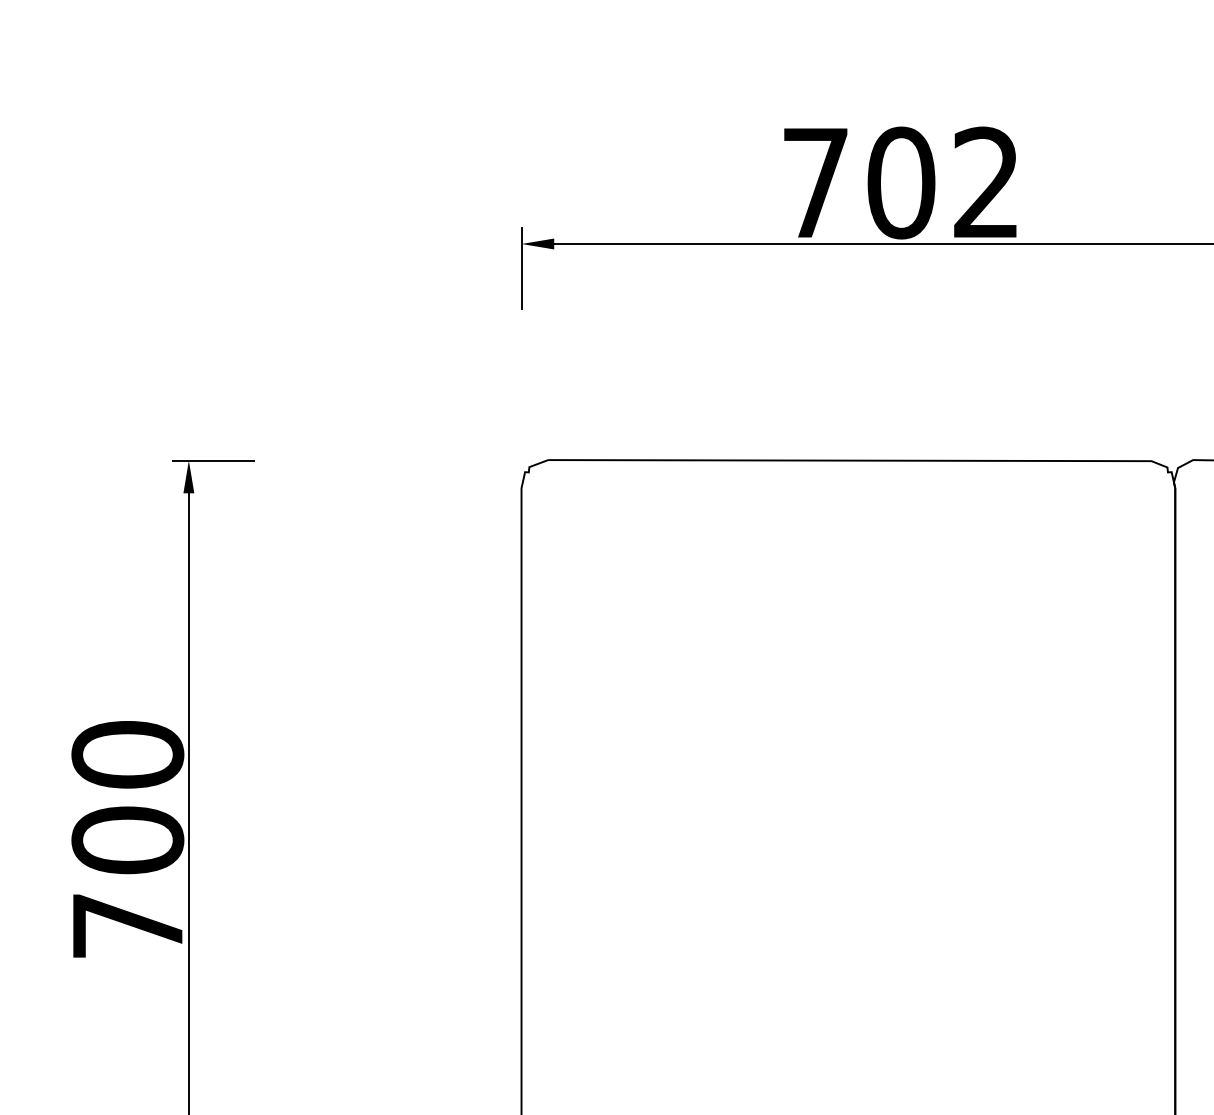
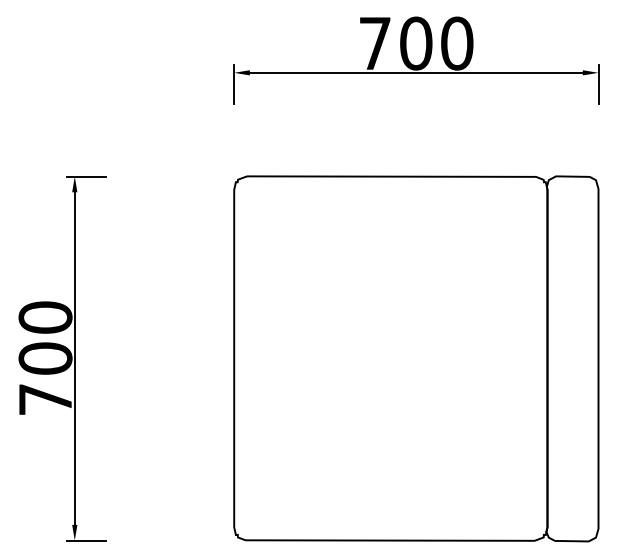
text: (987, 182) -> (457, 43), 702 -> 700

